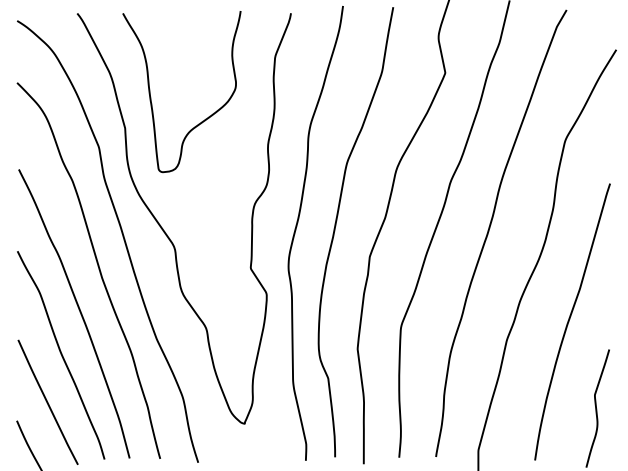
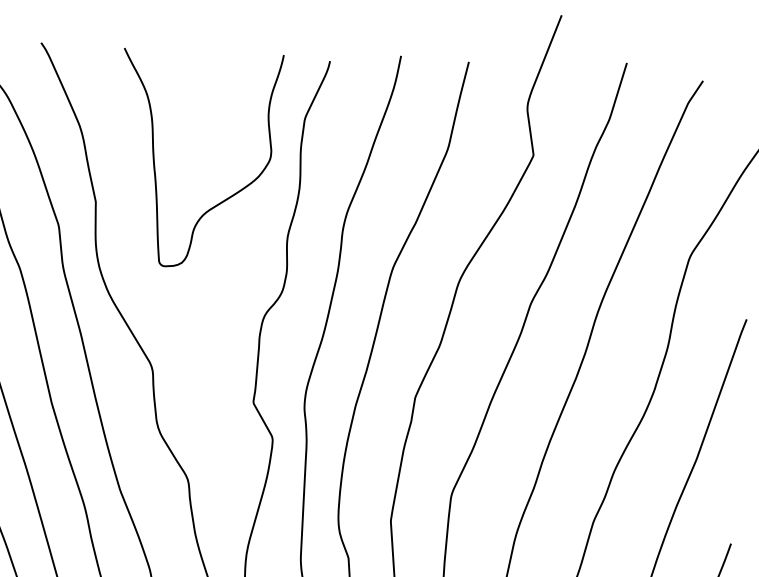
curve: (151, 97) -> (155, 164), moved

